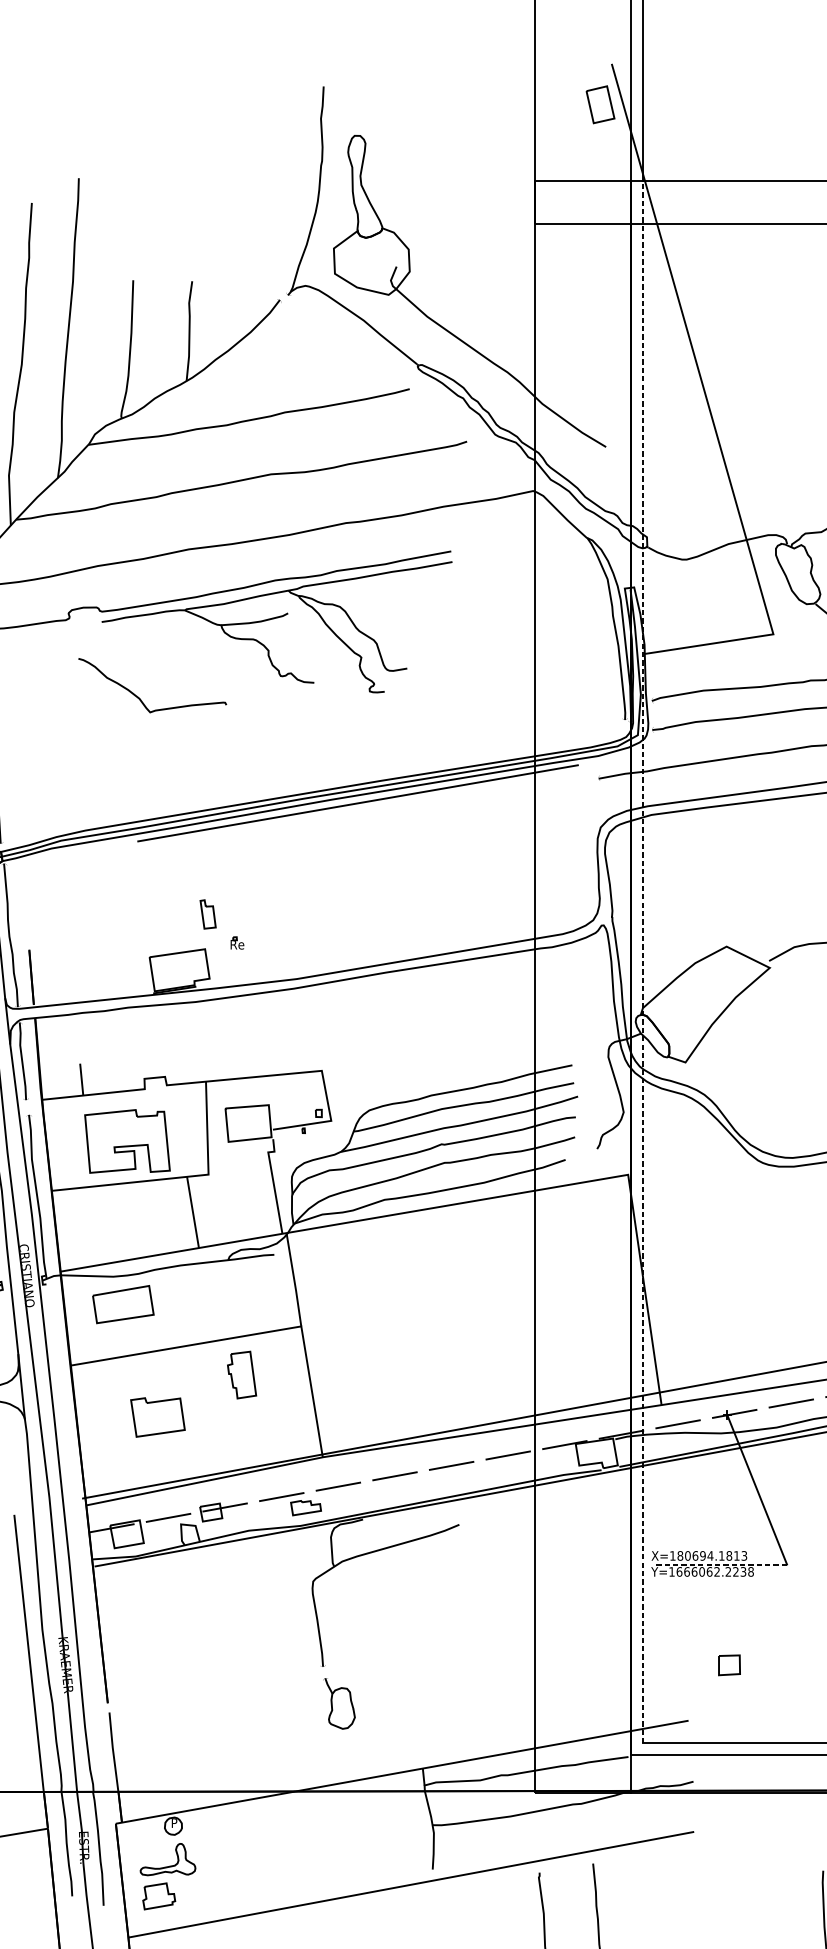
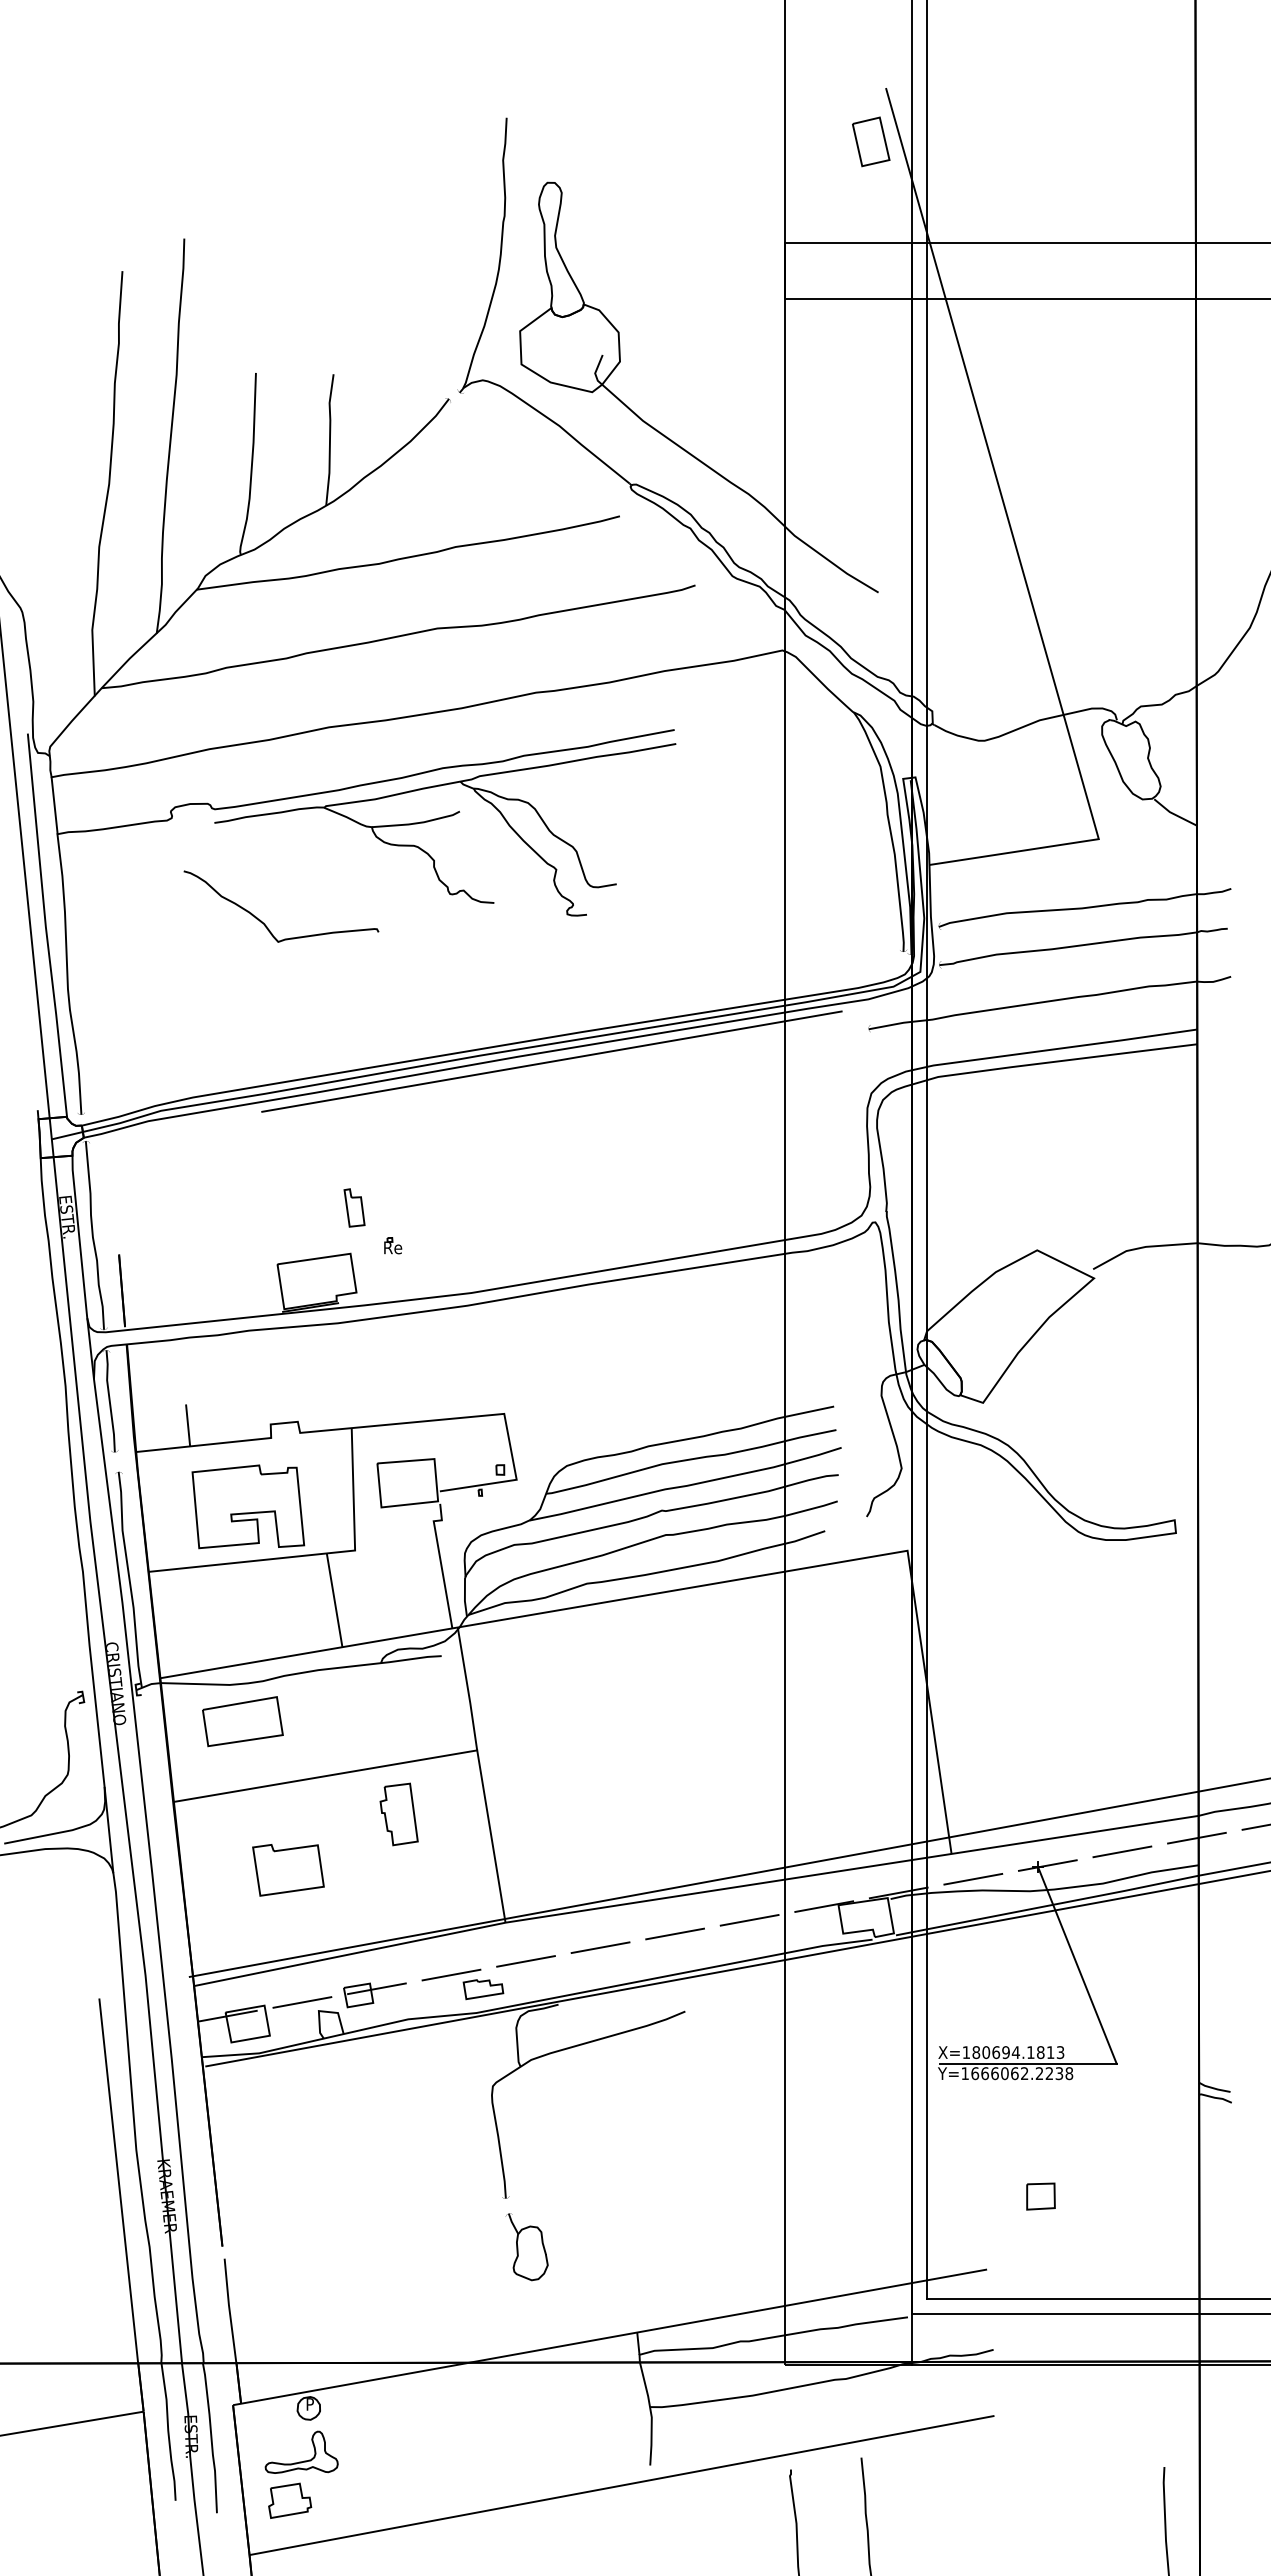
line: (642, 961) -> (926, 1270), dashed -> solid
line: (720, 1564) -> (1028, 2063), dashed -> solid

